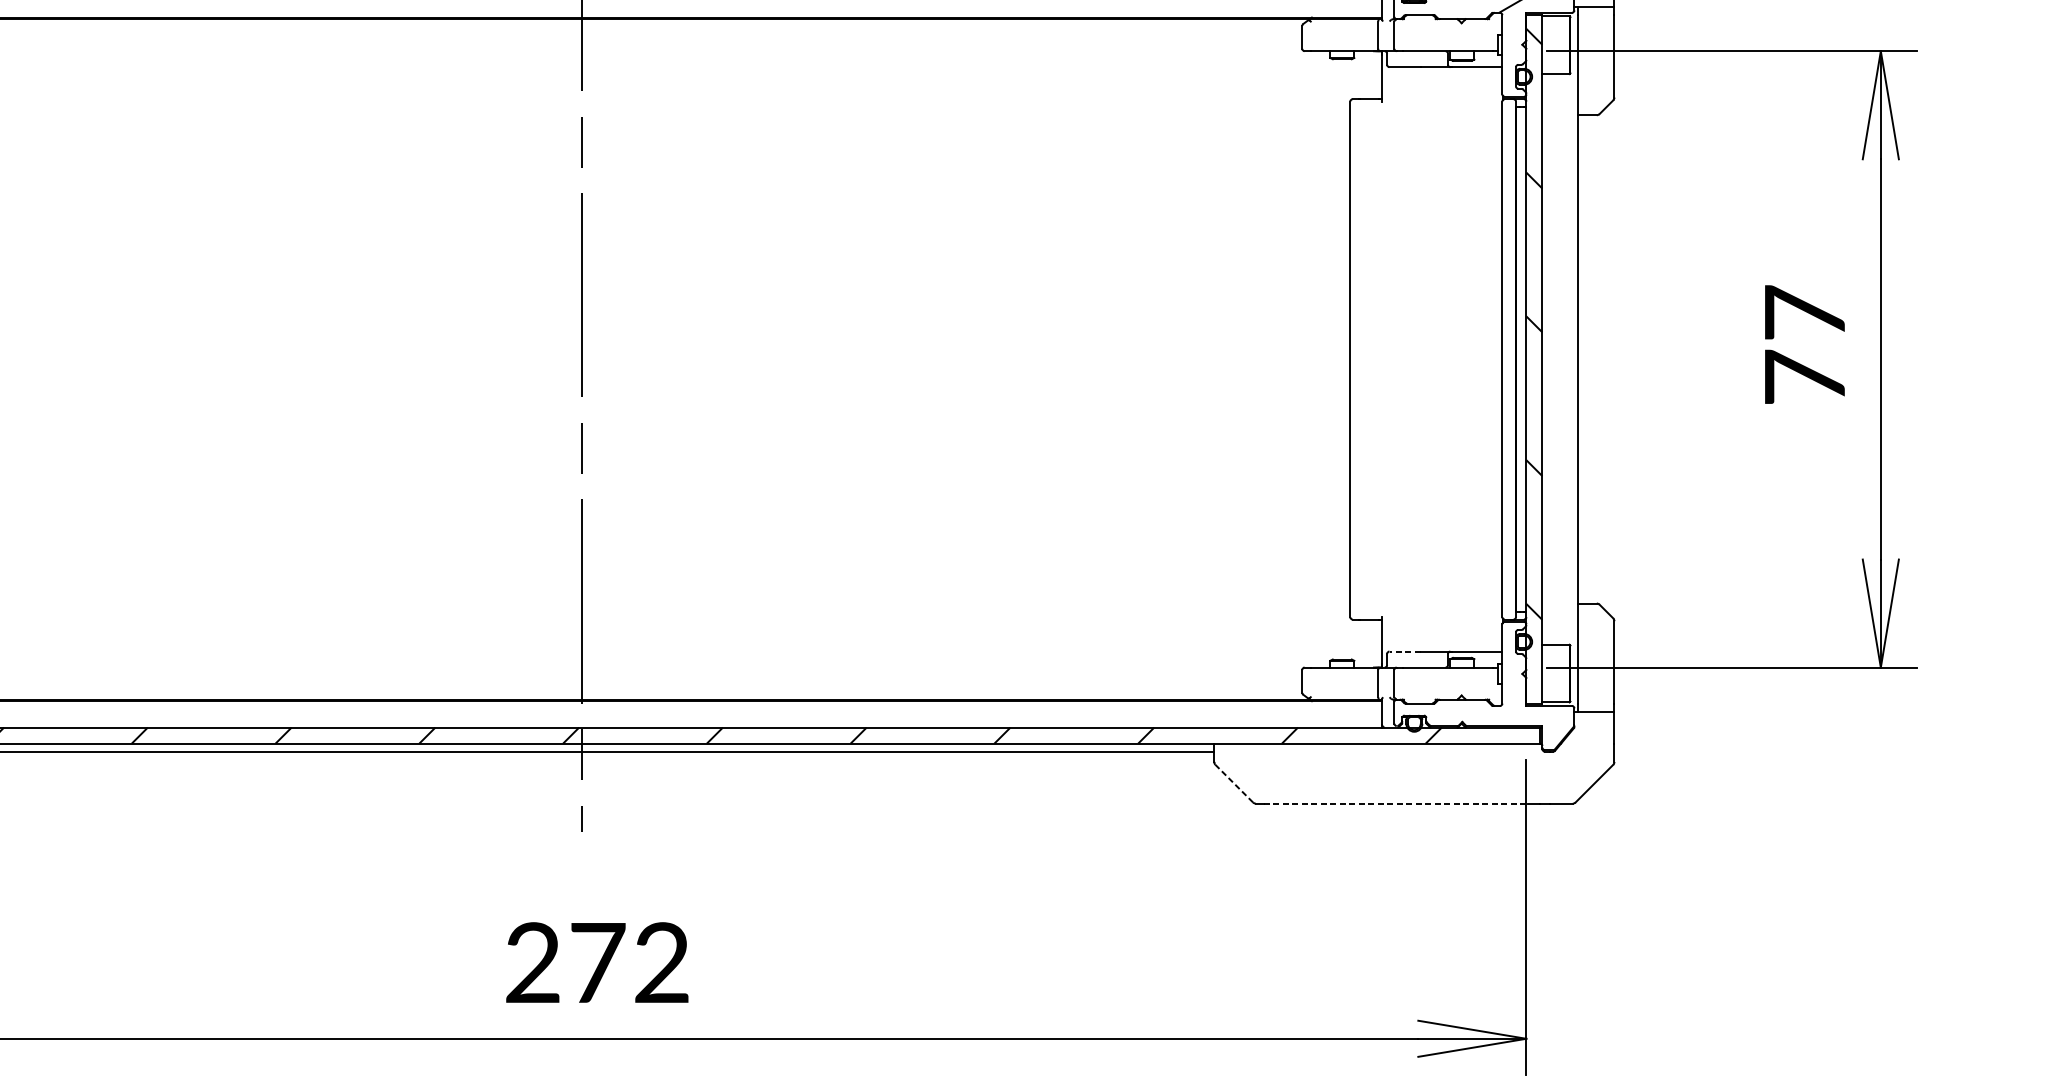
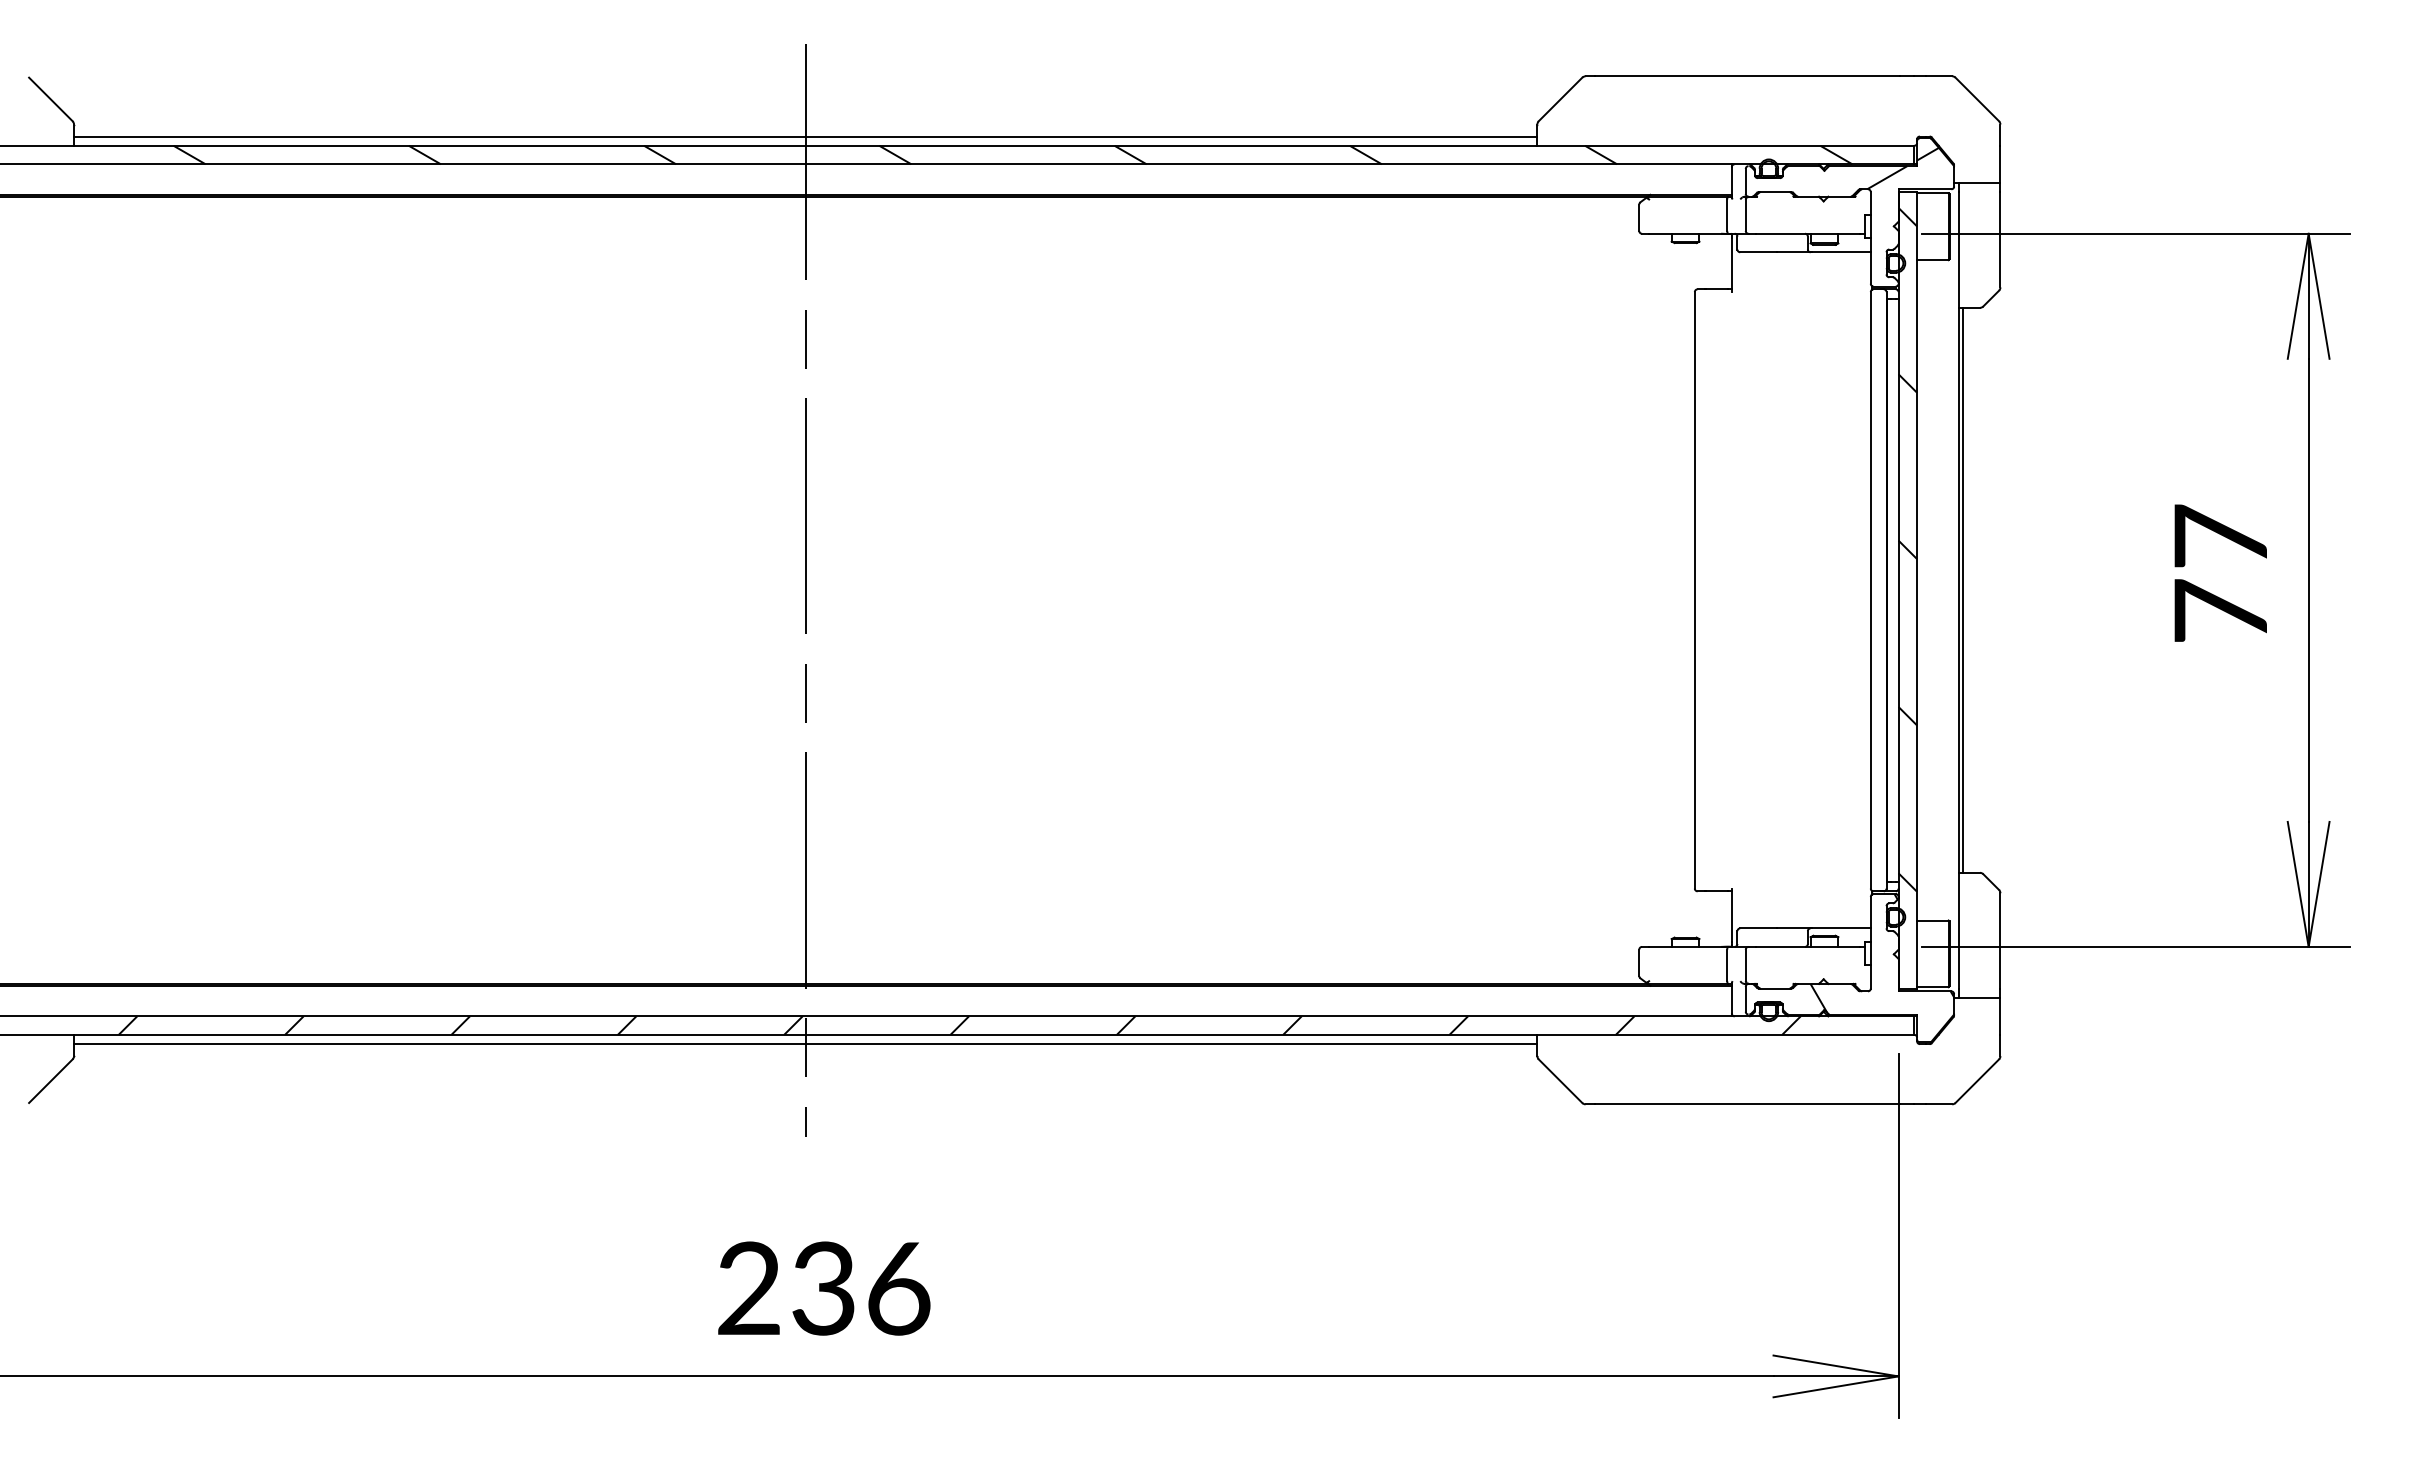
line: (1582, 358) -> (1963, 589), added
line: (1404, 651) -> (1757, 928), dashed -> solid
hatch: (1512, 673) -> (1882, 953), added
line: (1234, 783) -> (1560, 1081), dashed -> solid
line: (1395, 803) -> (1747, 1104), dashed -> solid
text: (630, 962) -> (861, 1288), 272 -> 236

